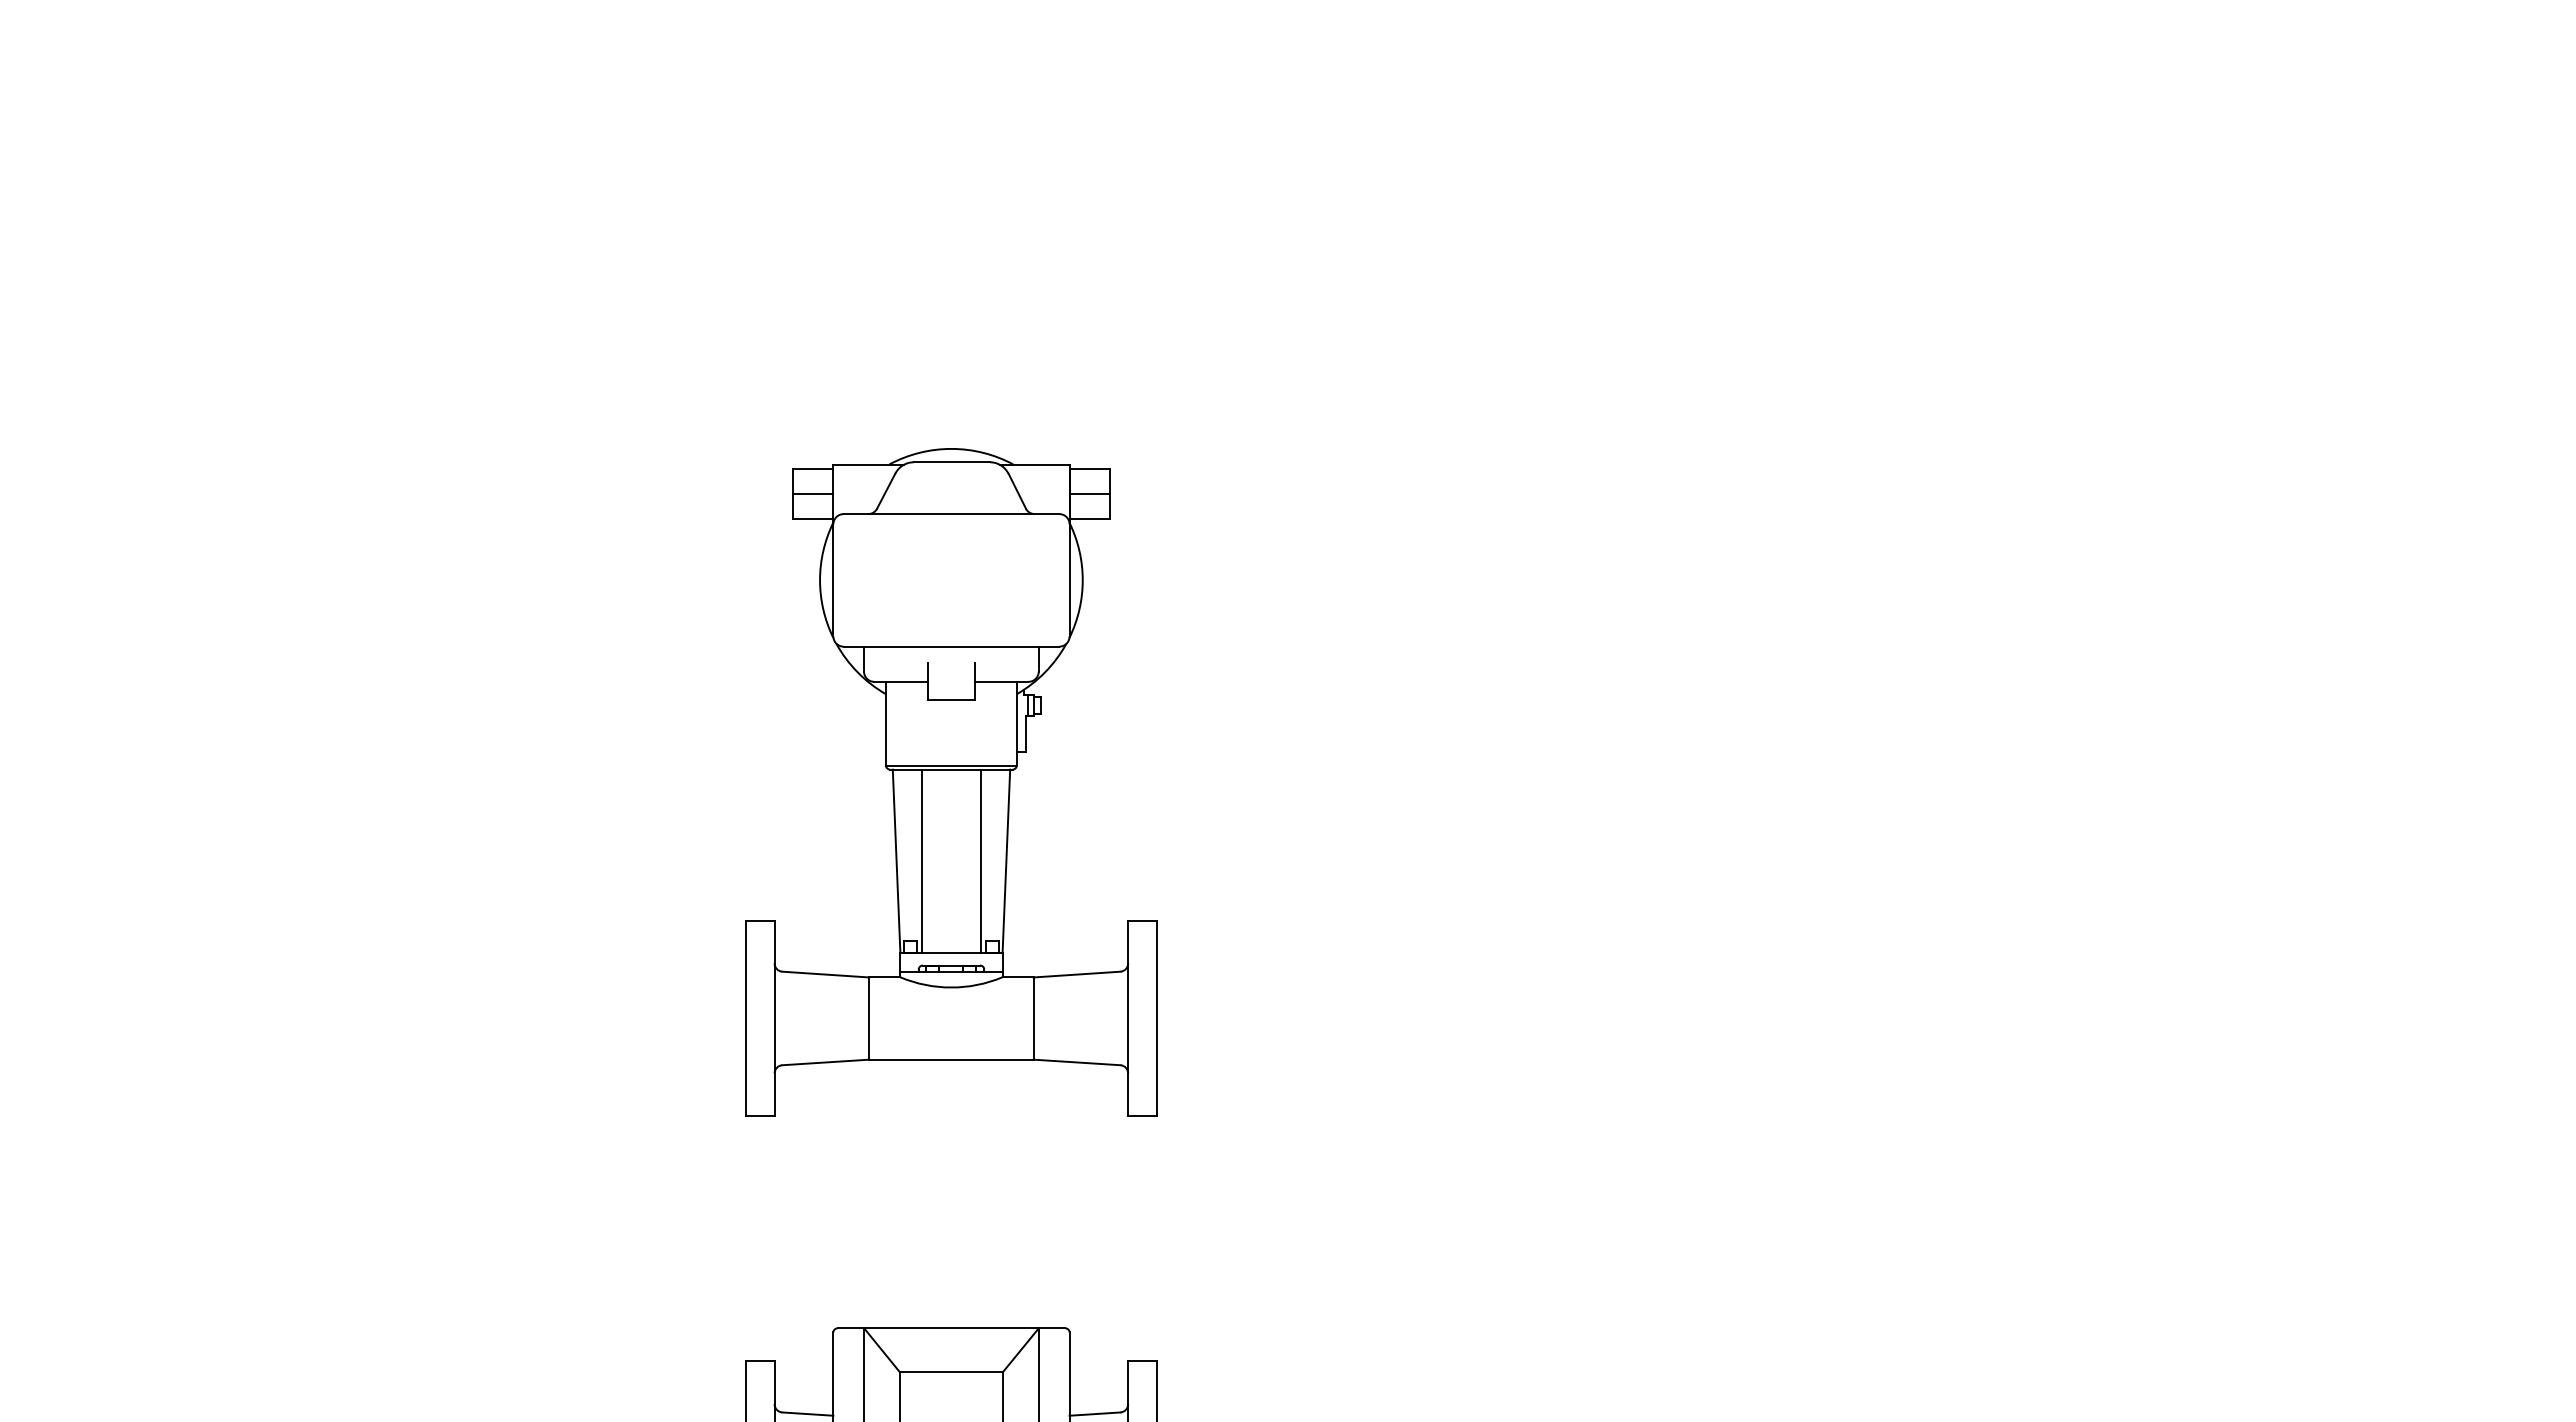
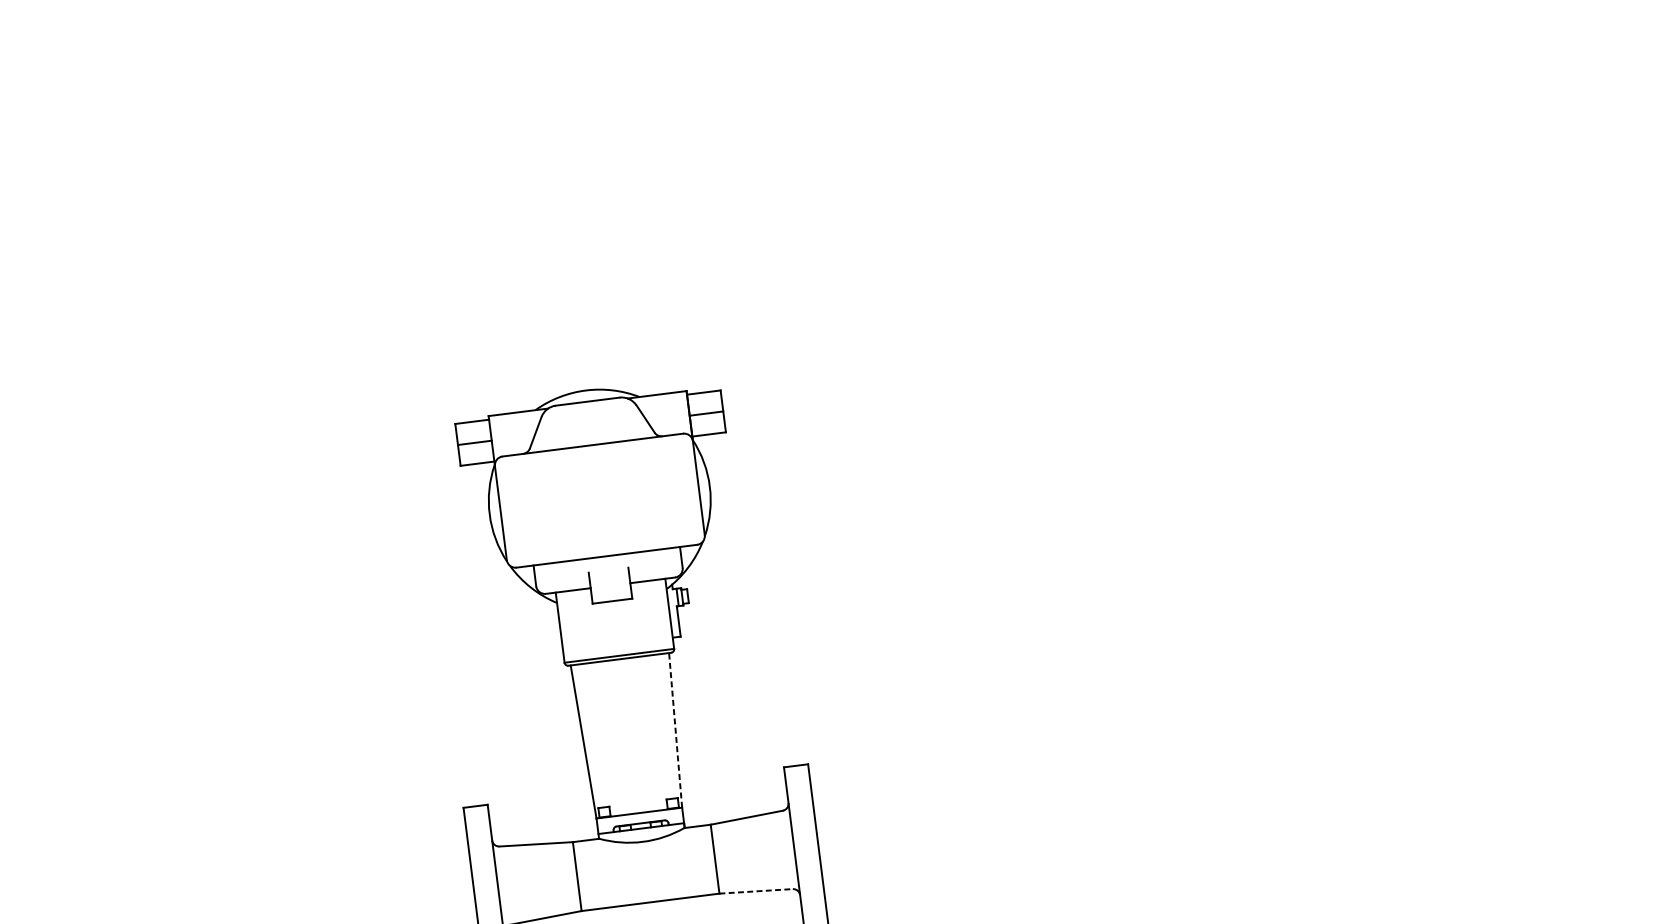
line: (922, 861) -> (605, 739), removed
line: (980, 861) -> (653, 733), removed
line: (1006, 861) -> (675, 730), solid -> dashed
line: (1077, 1062) -> (756, 891), solid -> dashed

